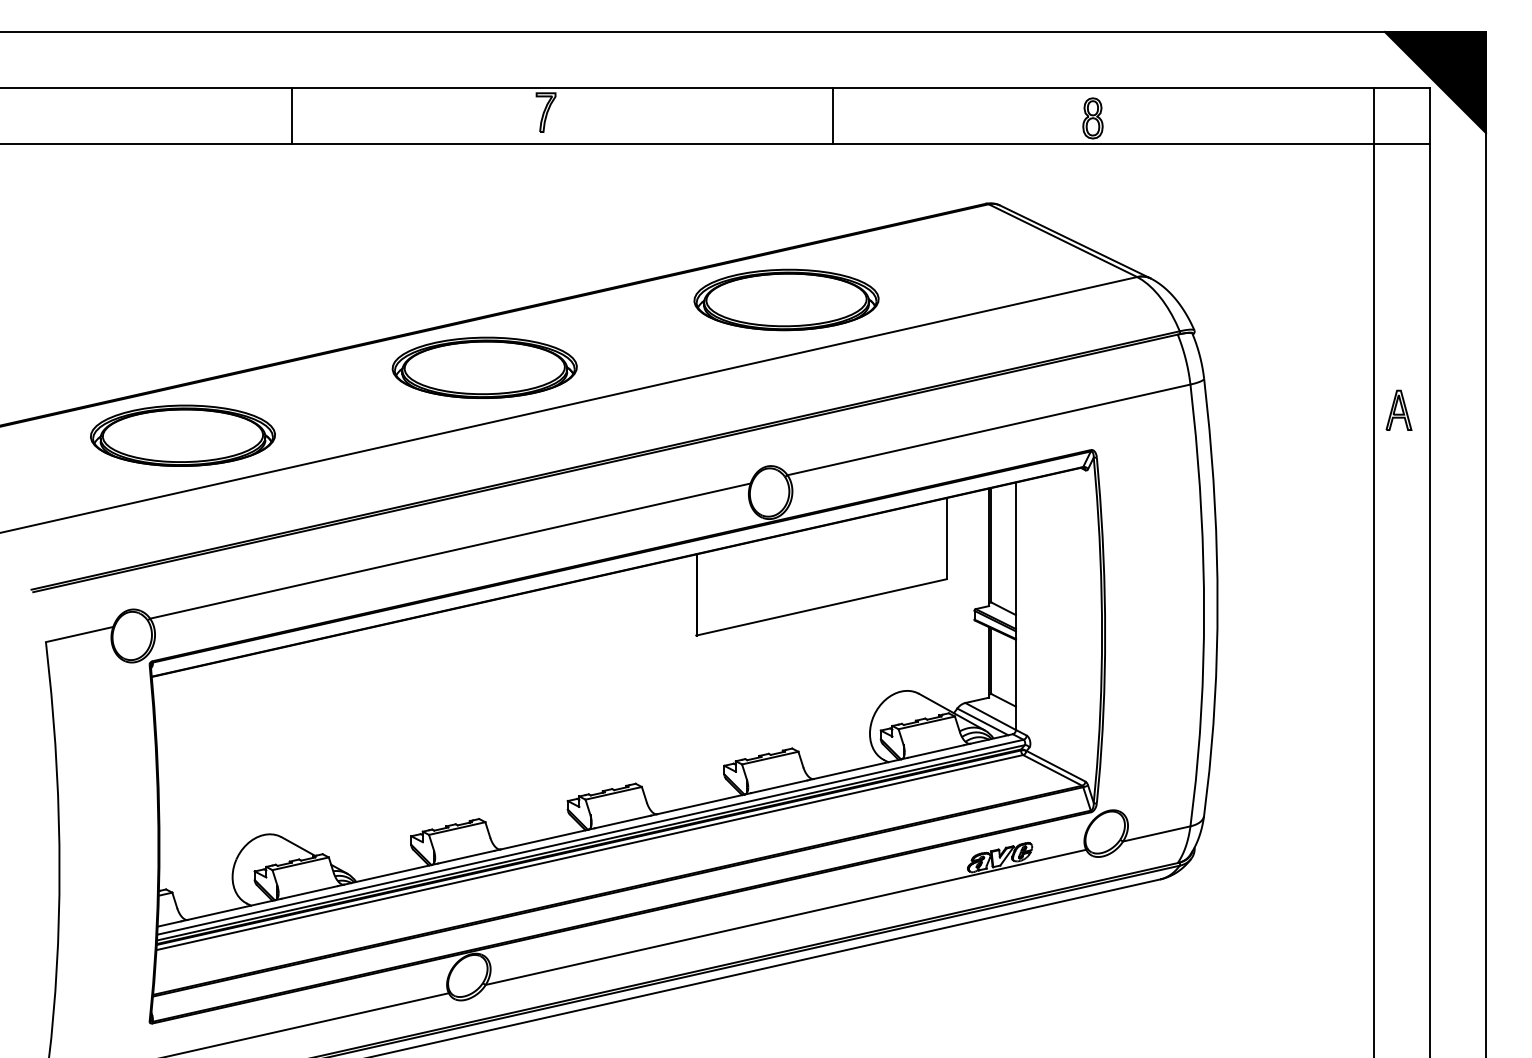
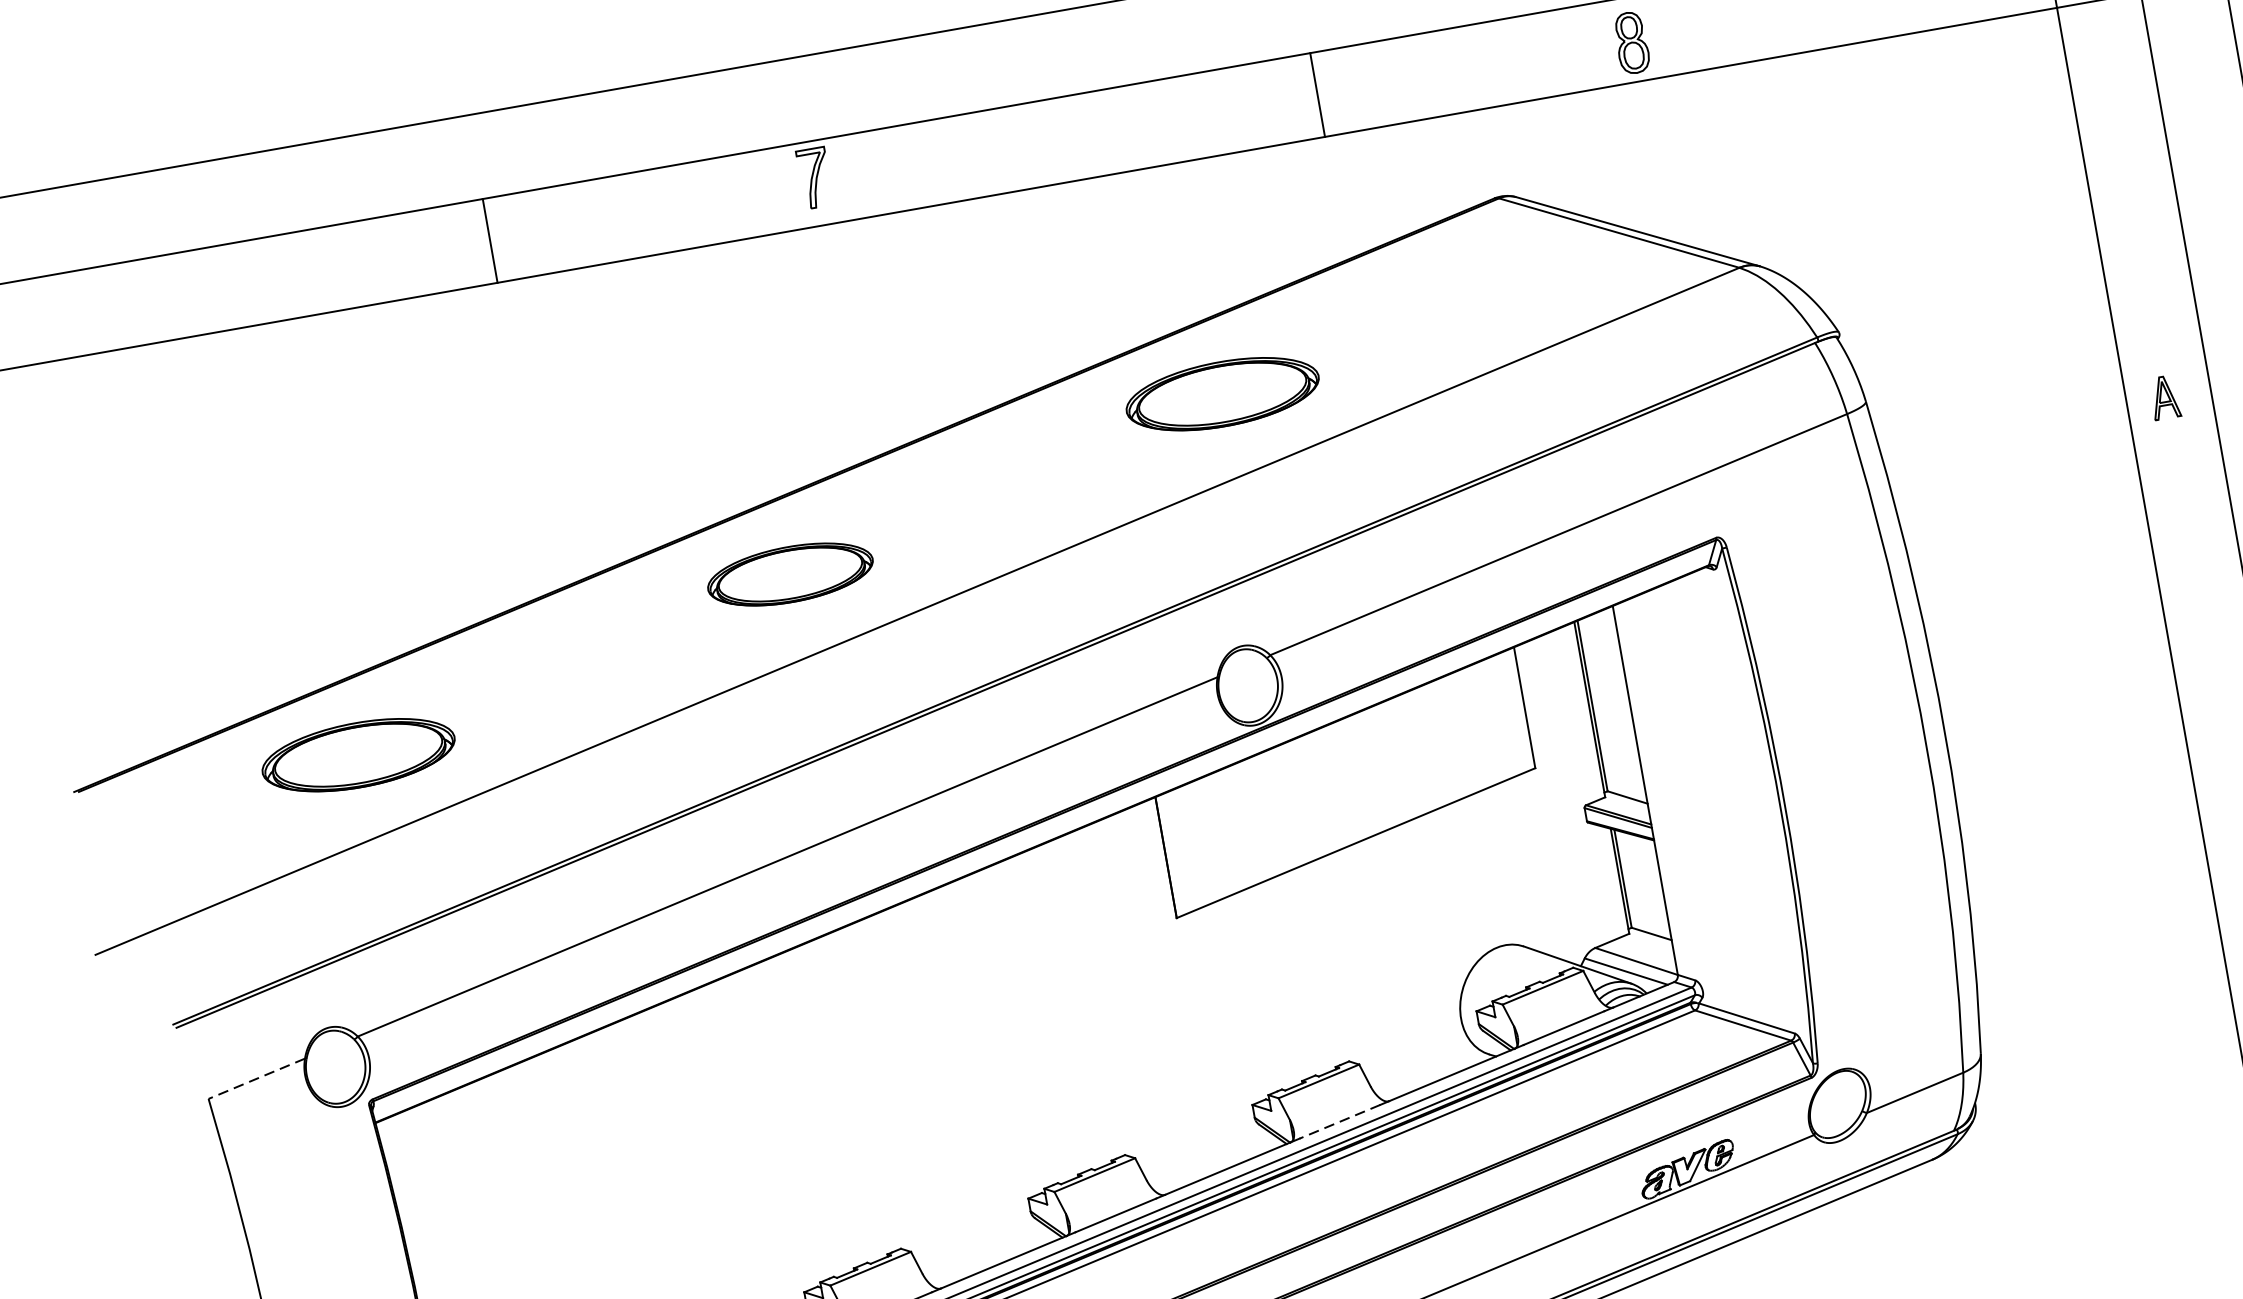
line: (291, 116) -> (490, 241), moved
line: (832, 116) -> (1317, 95), moved
part: (786, 299) -> (1222, 393), size x0.7
part: (484, 367) -> (790, 574), size x0.6
part: (1398, 409) -> (2163, 396), size x0.7
part: (182, 435) -> (357, 754), size x0.7
line: (79, 634) -> (256, 1078), solid -> dashed
line: (779, 786) -> (1340, 1121), solid -> dashed

